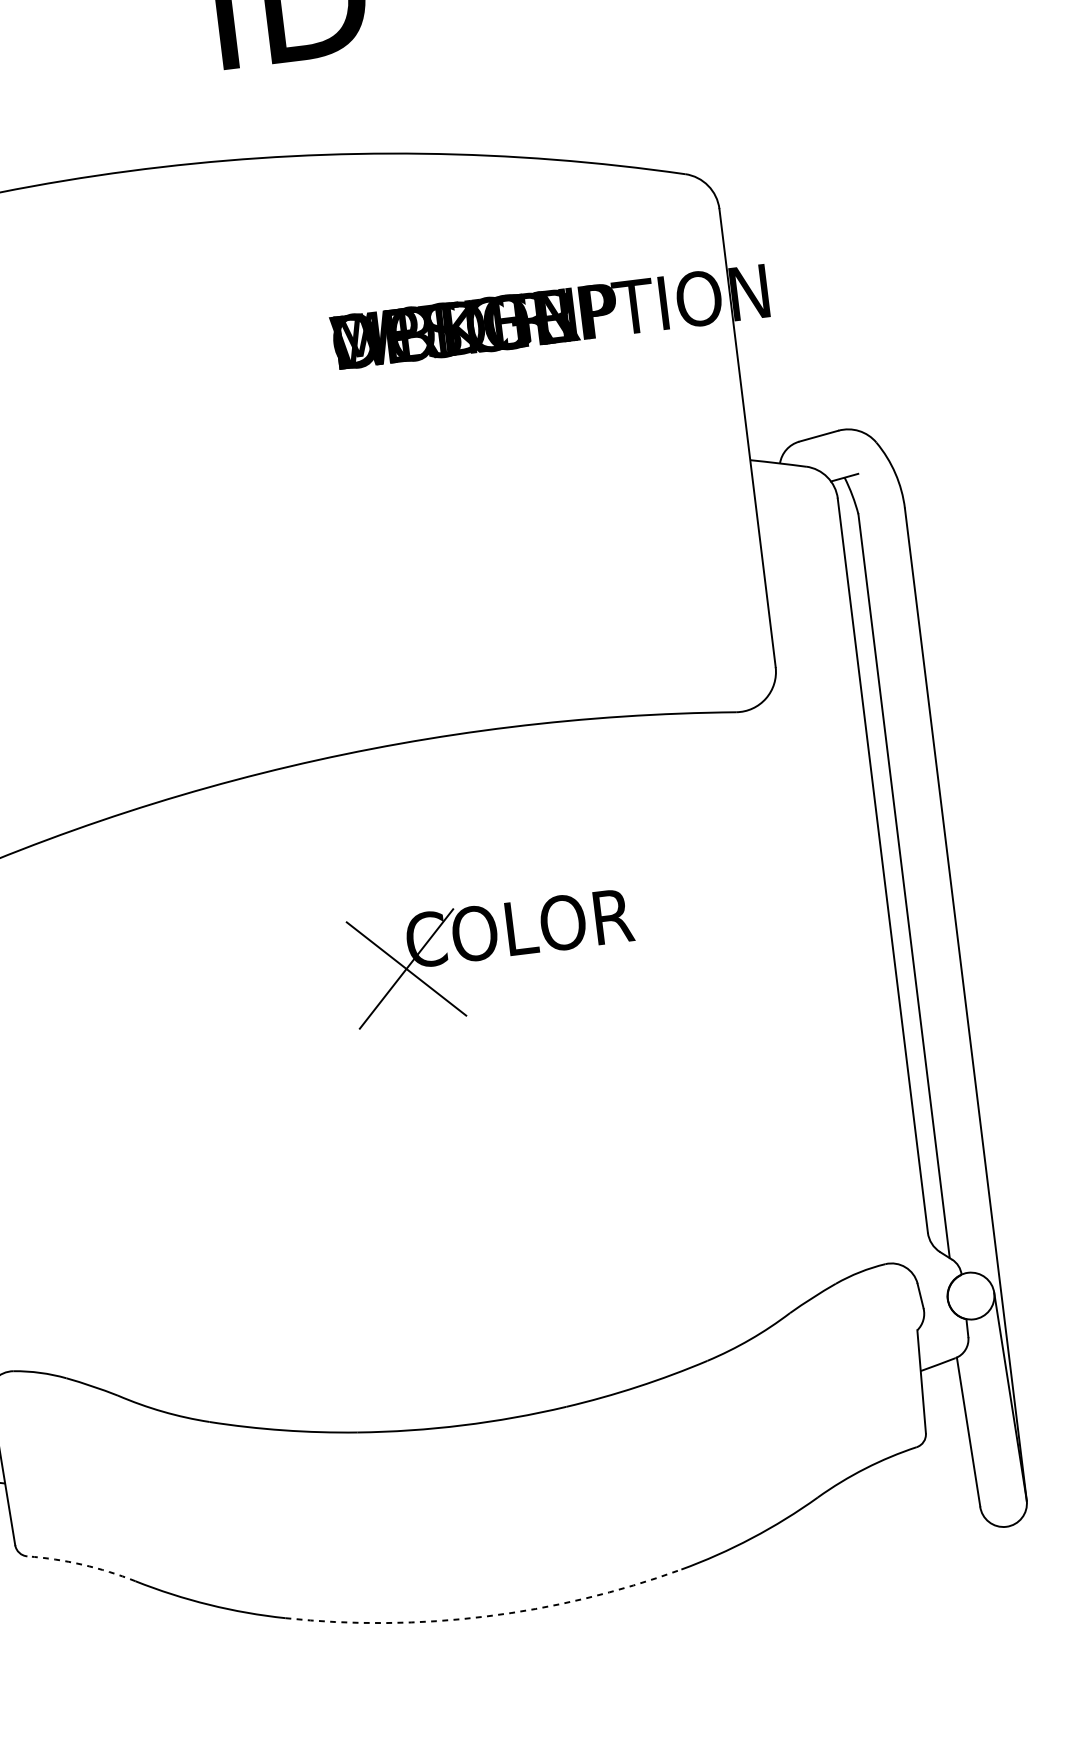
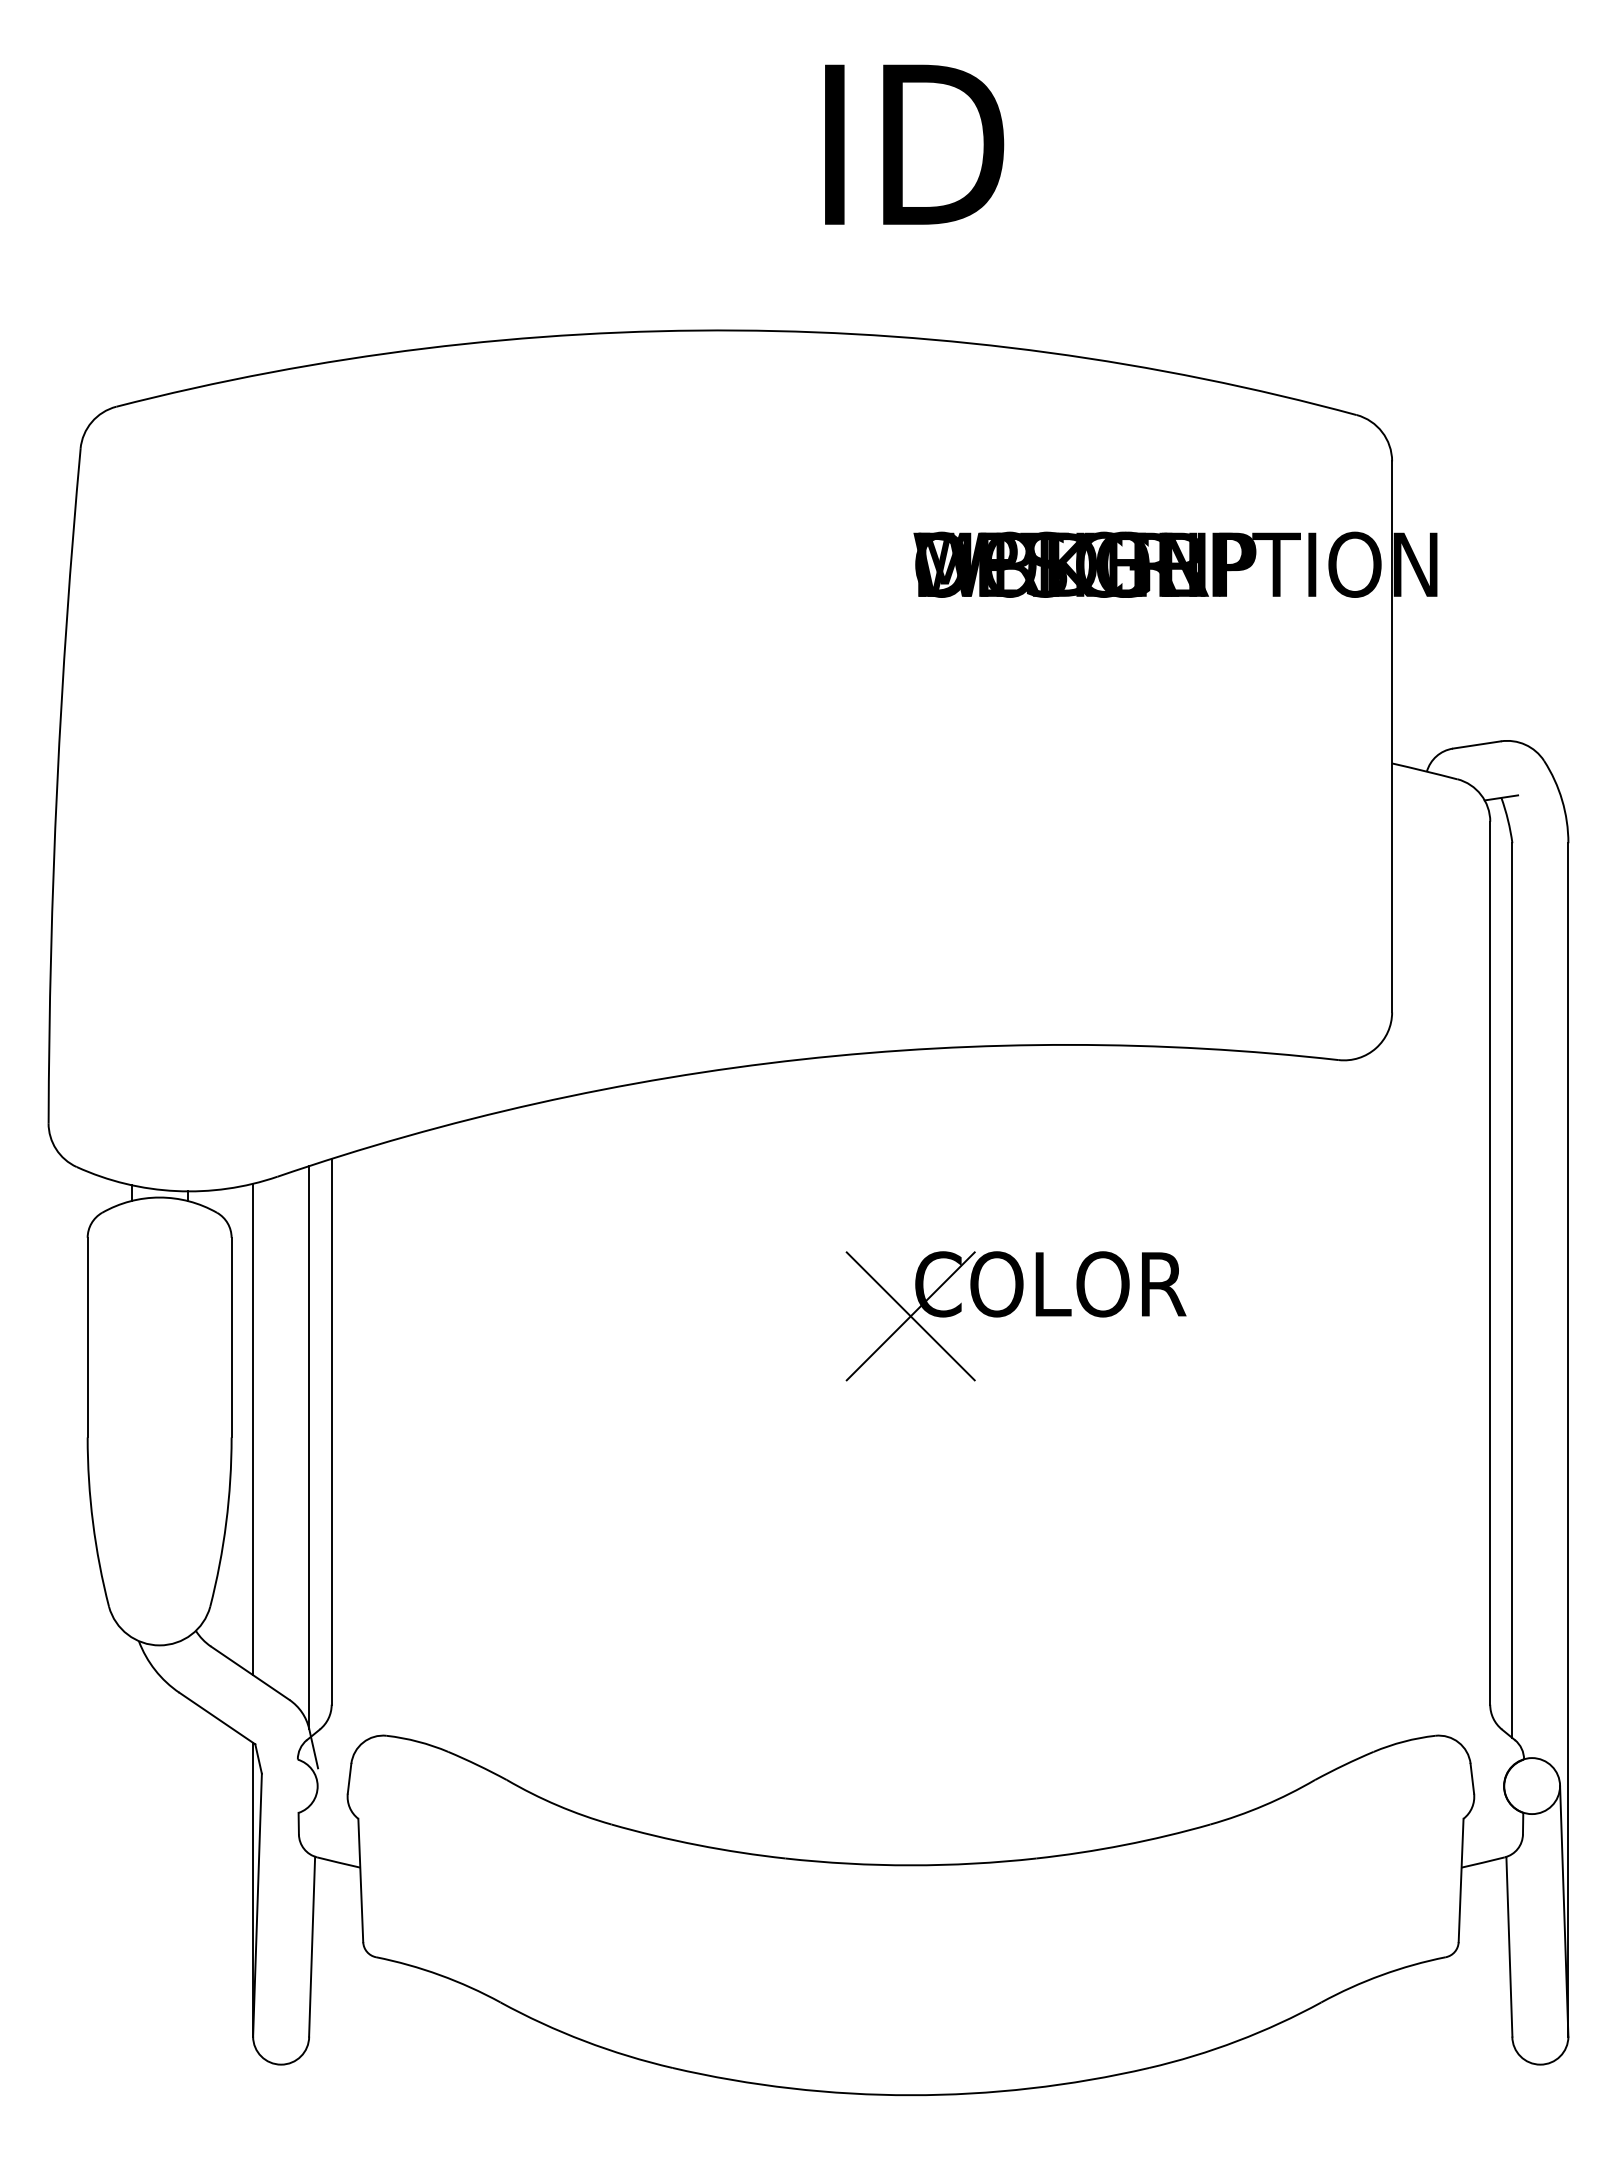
arc: (82, 1564) -> (440, 1975), dashed -> solid
arc: (485, 1616) -> (910, 2095), dashed -> solid

